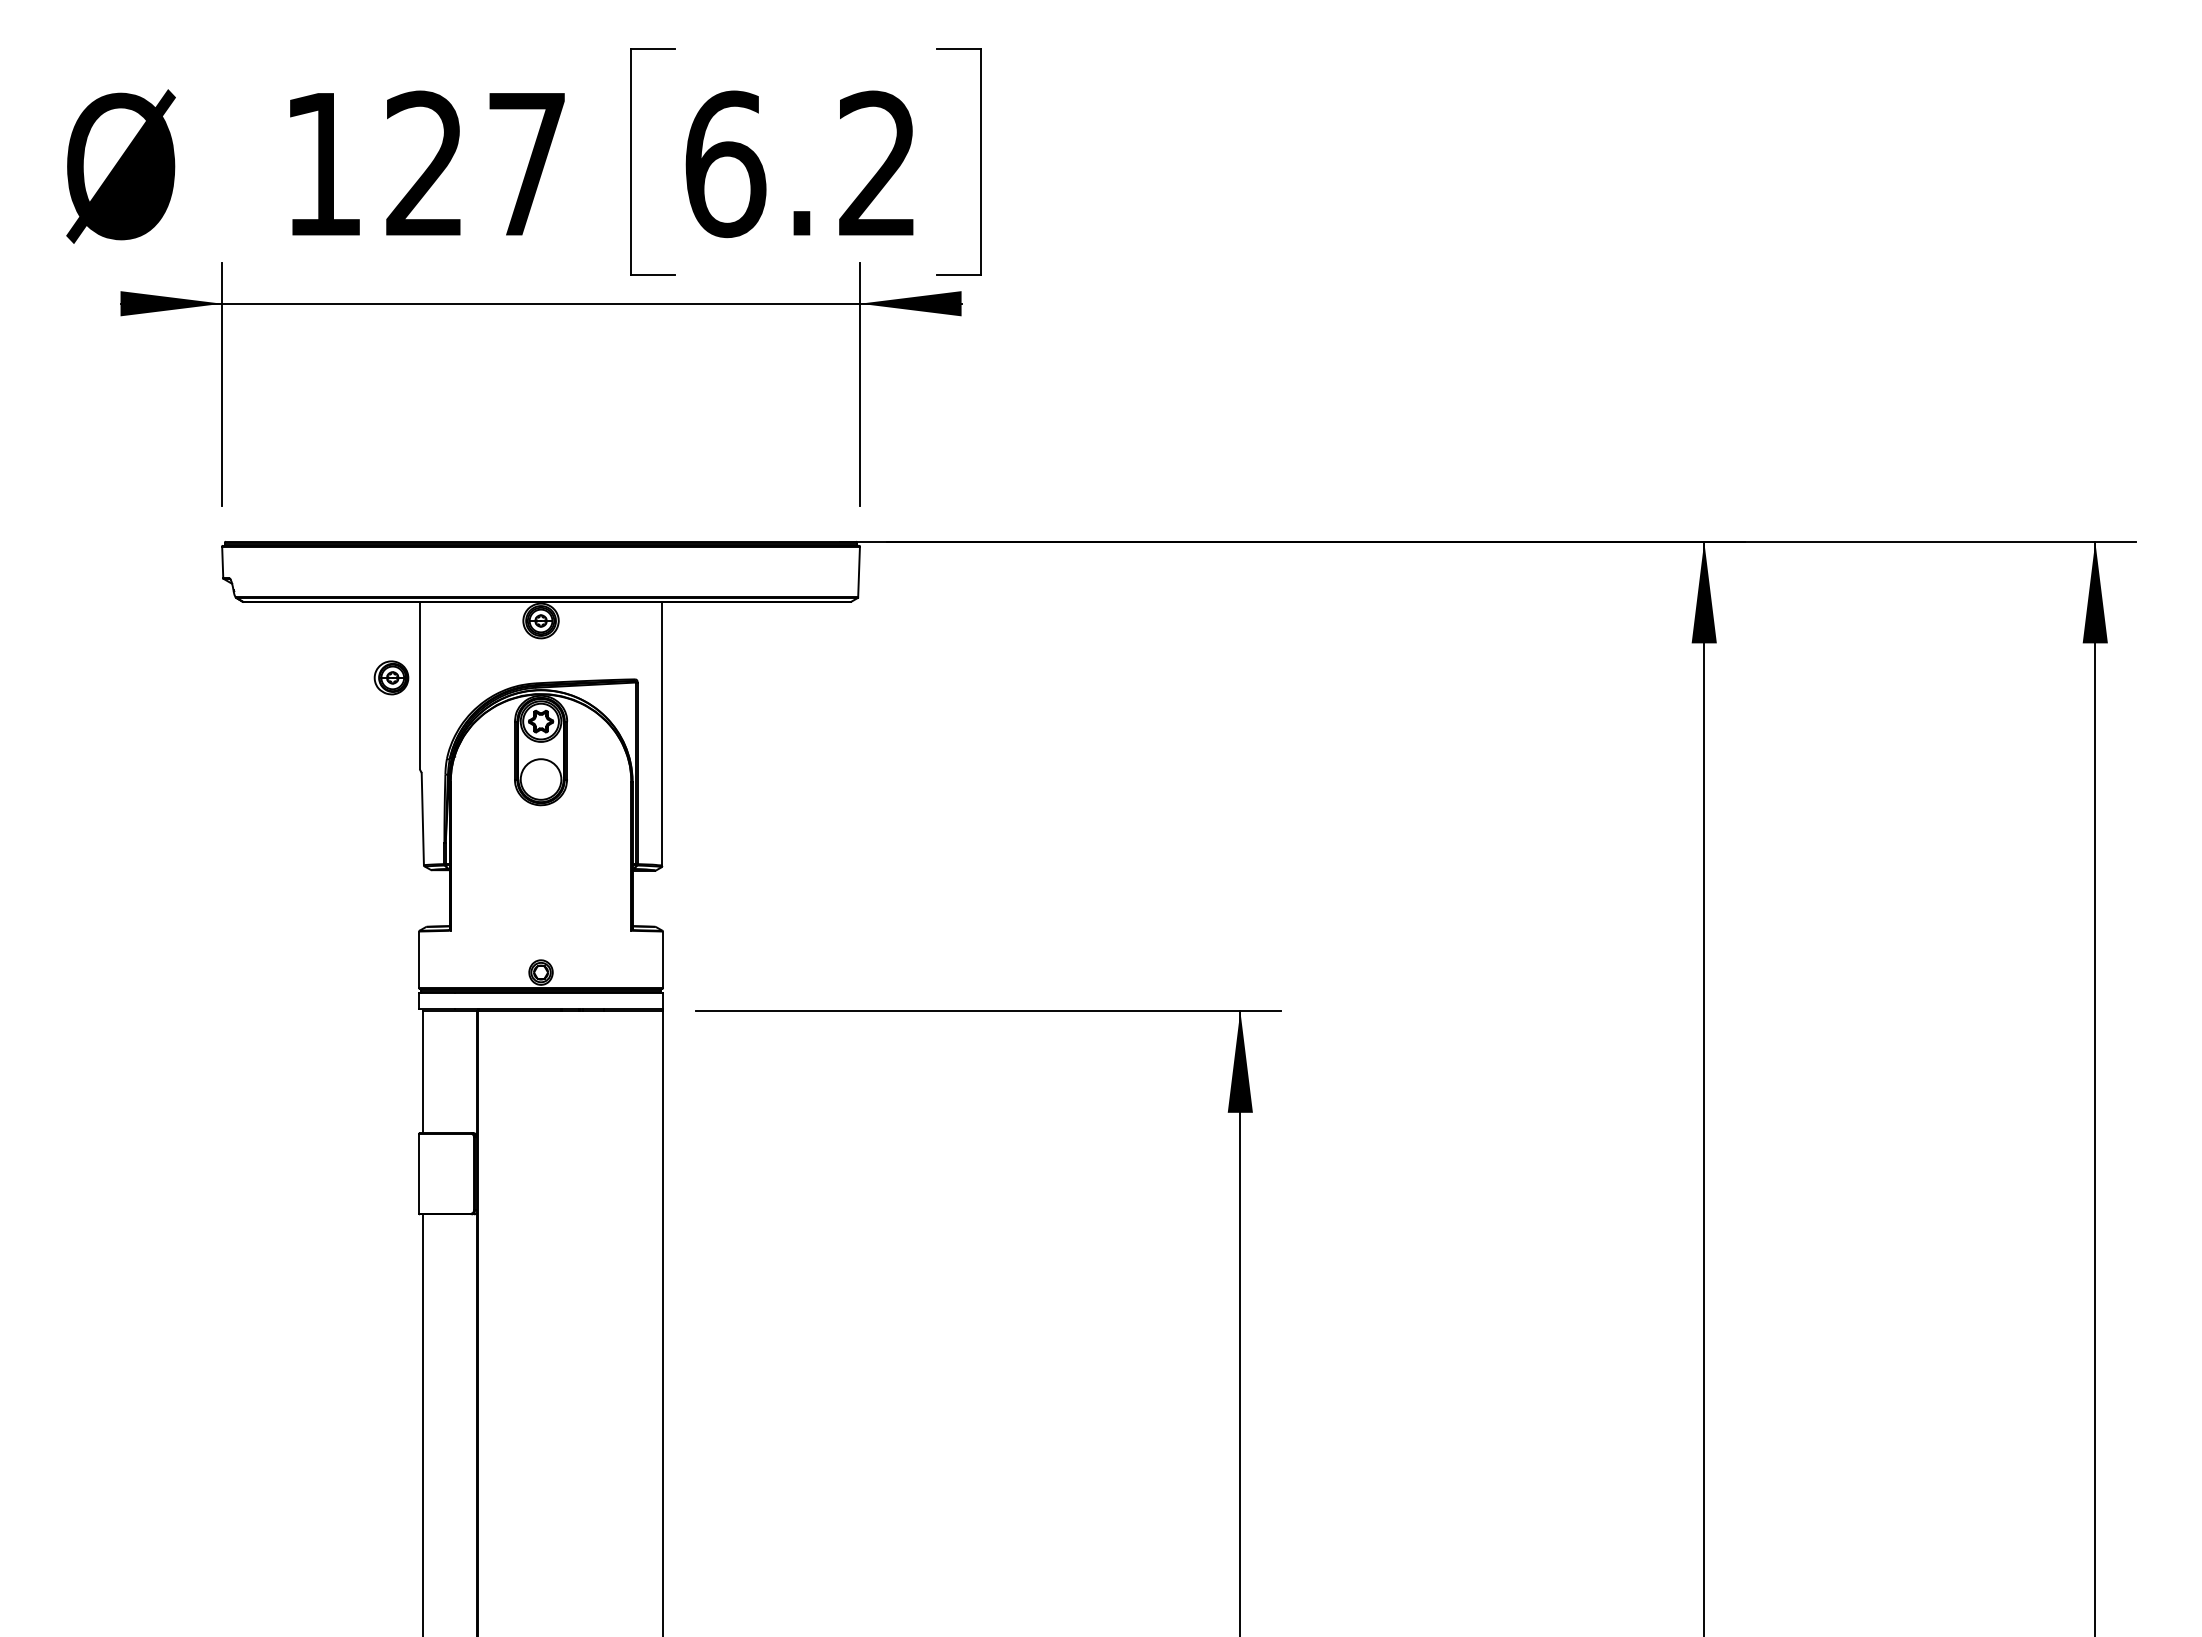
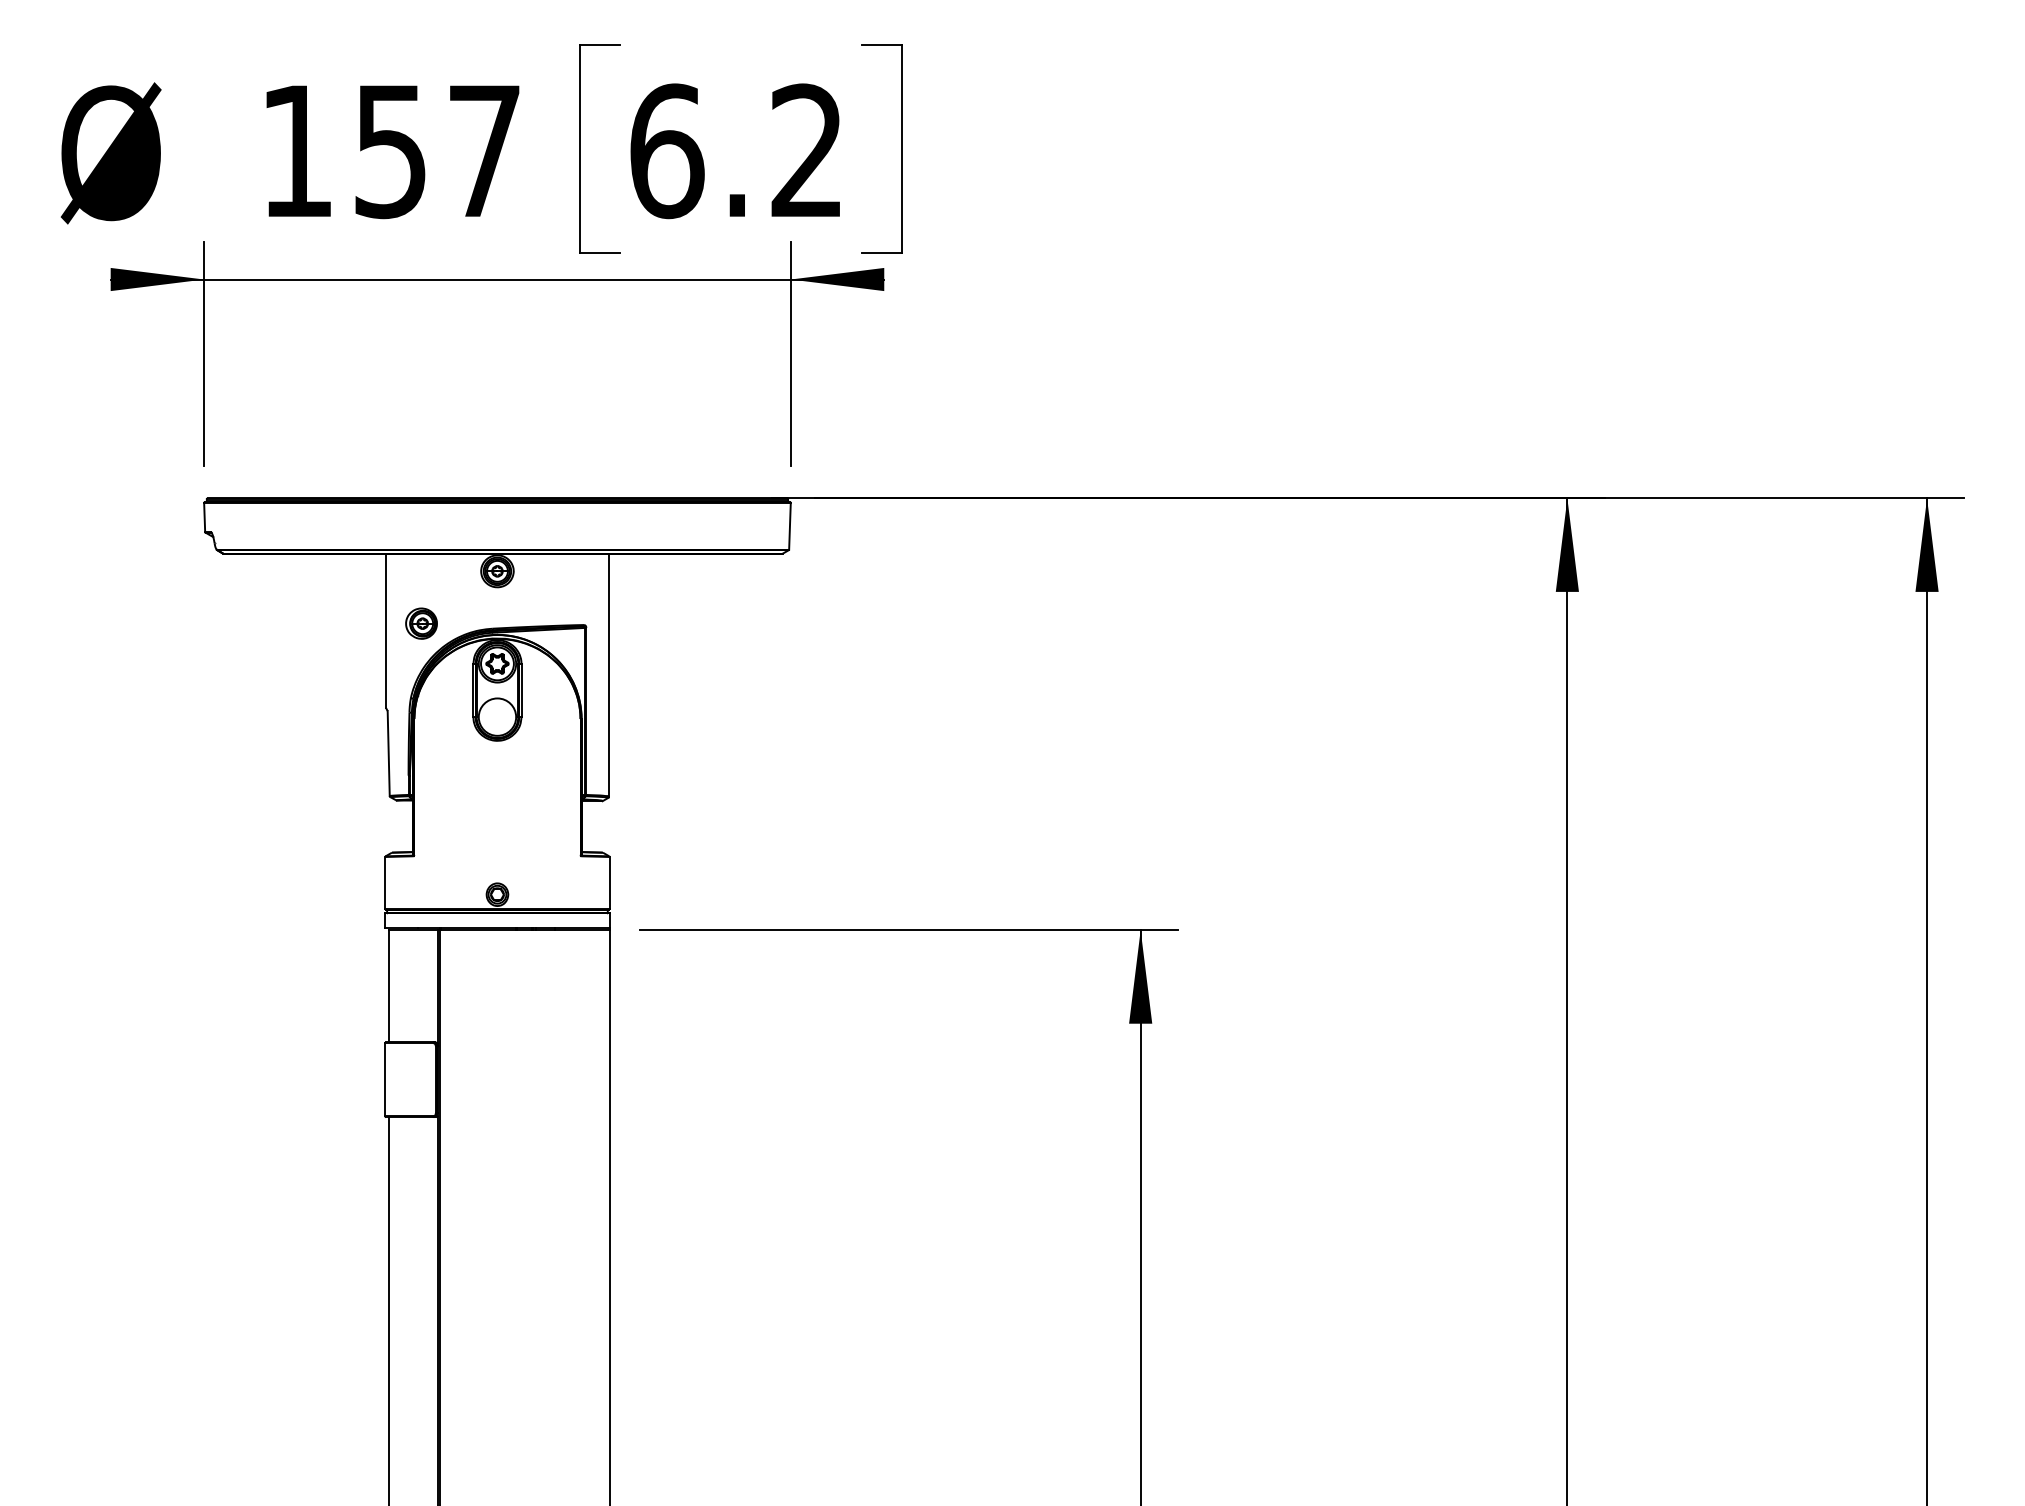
text: (424, 164) -> (390, 151), 127 -> 157
part: (391, 677) -> (421, 623), moved

